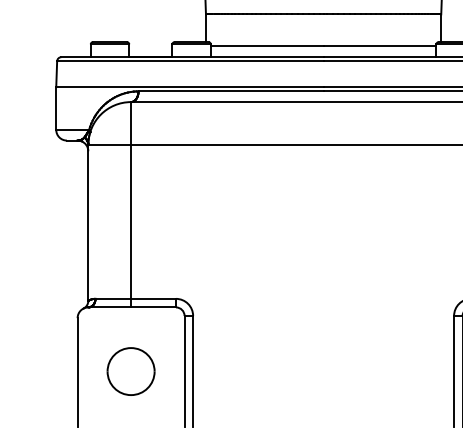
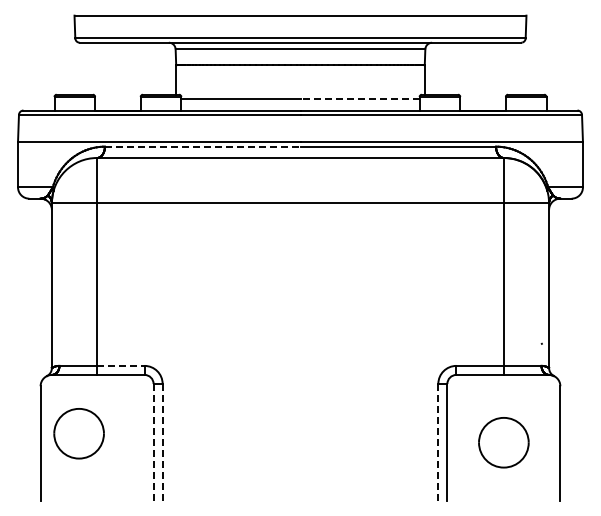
line: (380, 46) -> (360, 99), solid -> dashed
line: (230, 91) -> (202, 146), solid -> dashed
line: (153, 298) -> (120, 365), solid -> dashed
part: (130, 371) -> (78, 433), moved
line: (184, 371) -> (153, 442), solid -> dashed
line: (192, 371) -> (162, 442), solid -> dashed
line: (454, 371) -> (438, 442), solid -> dashed

